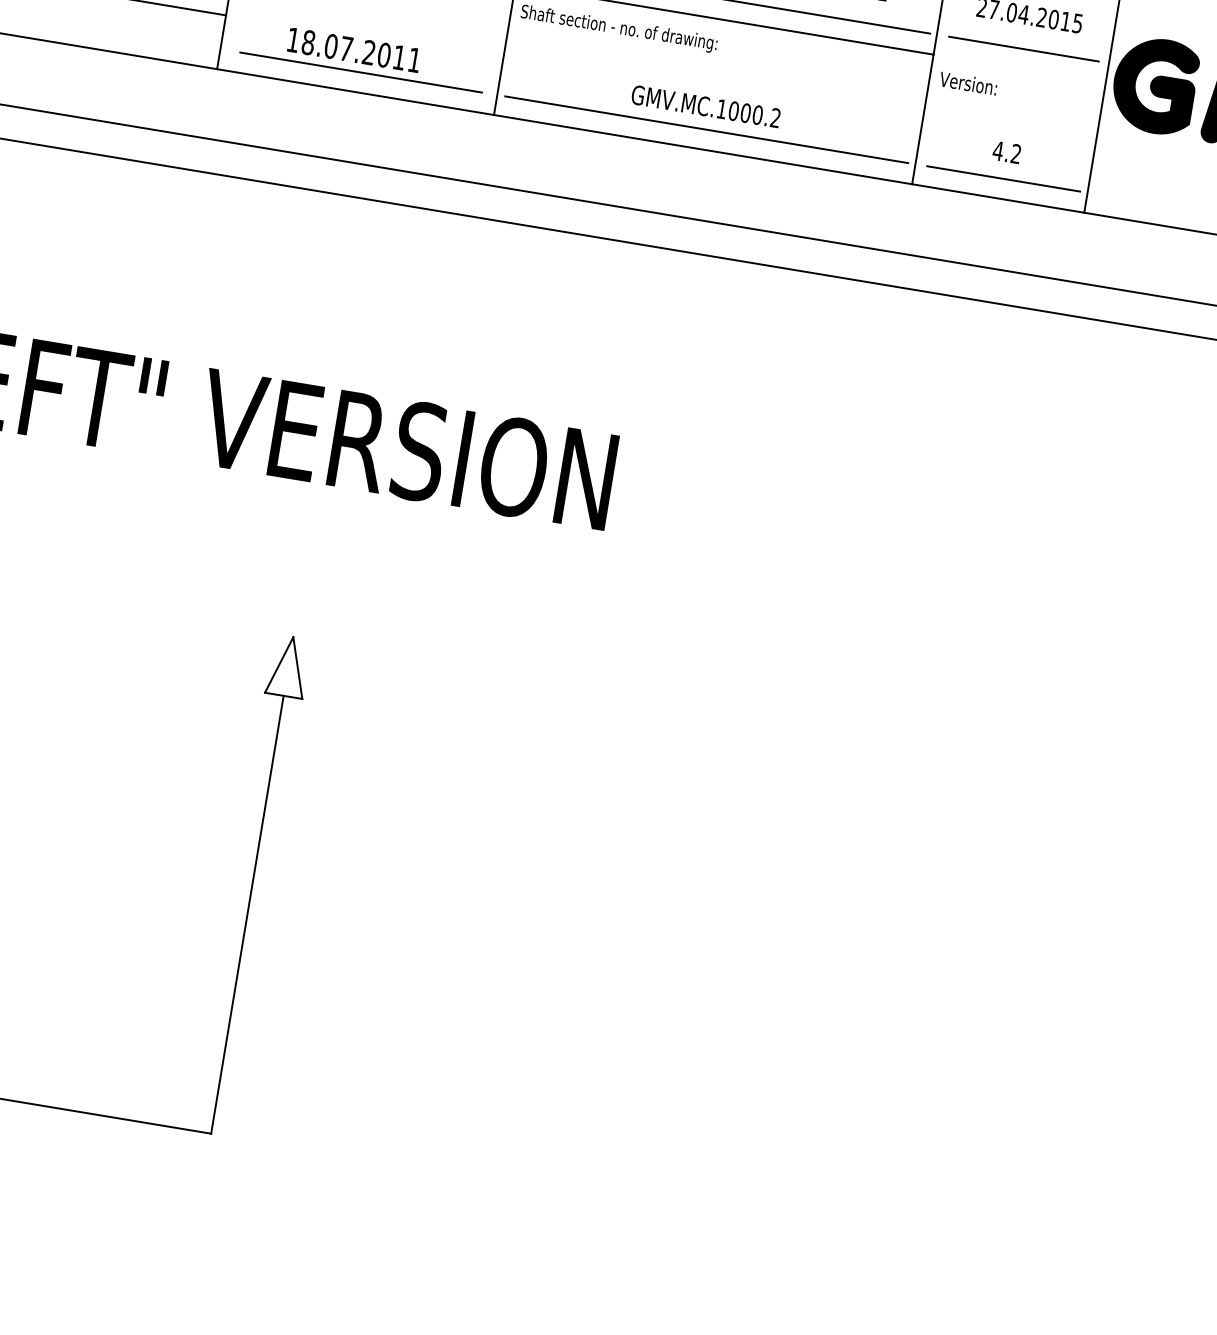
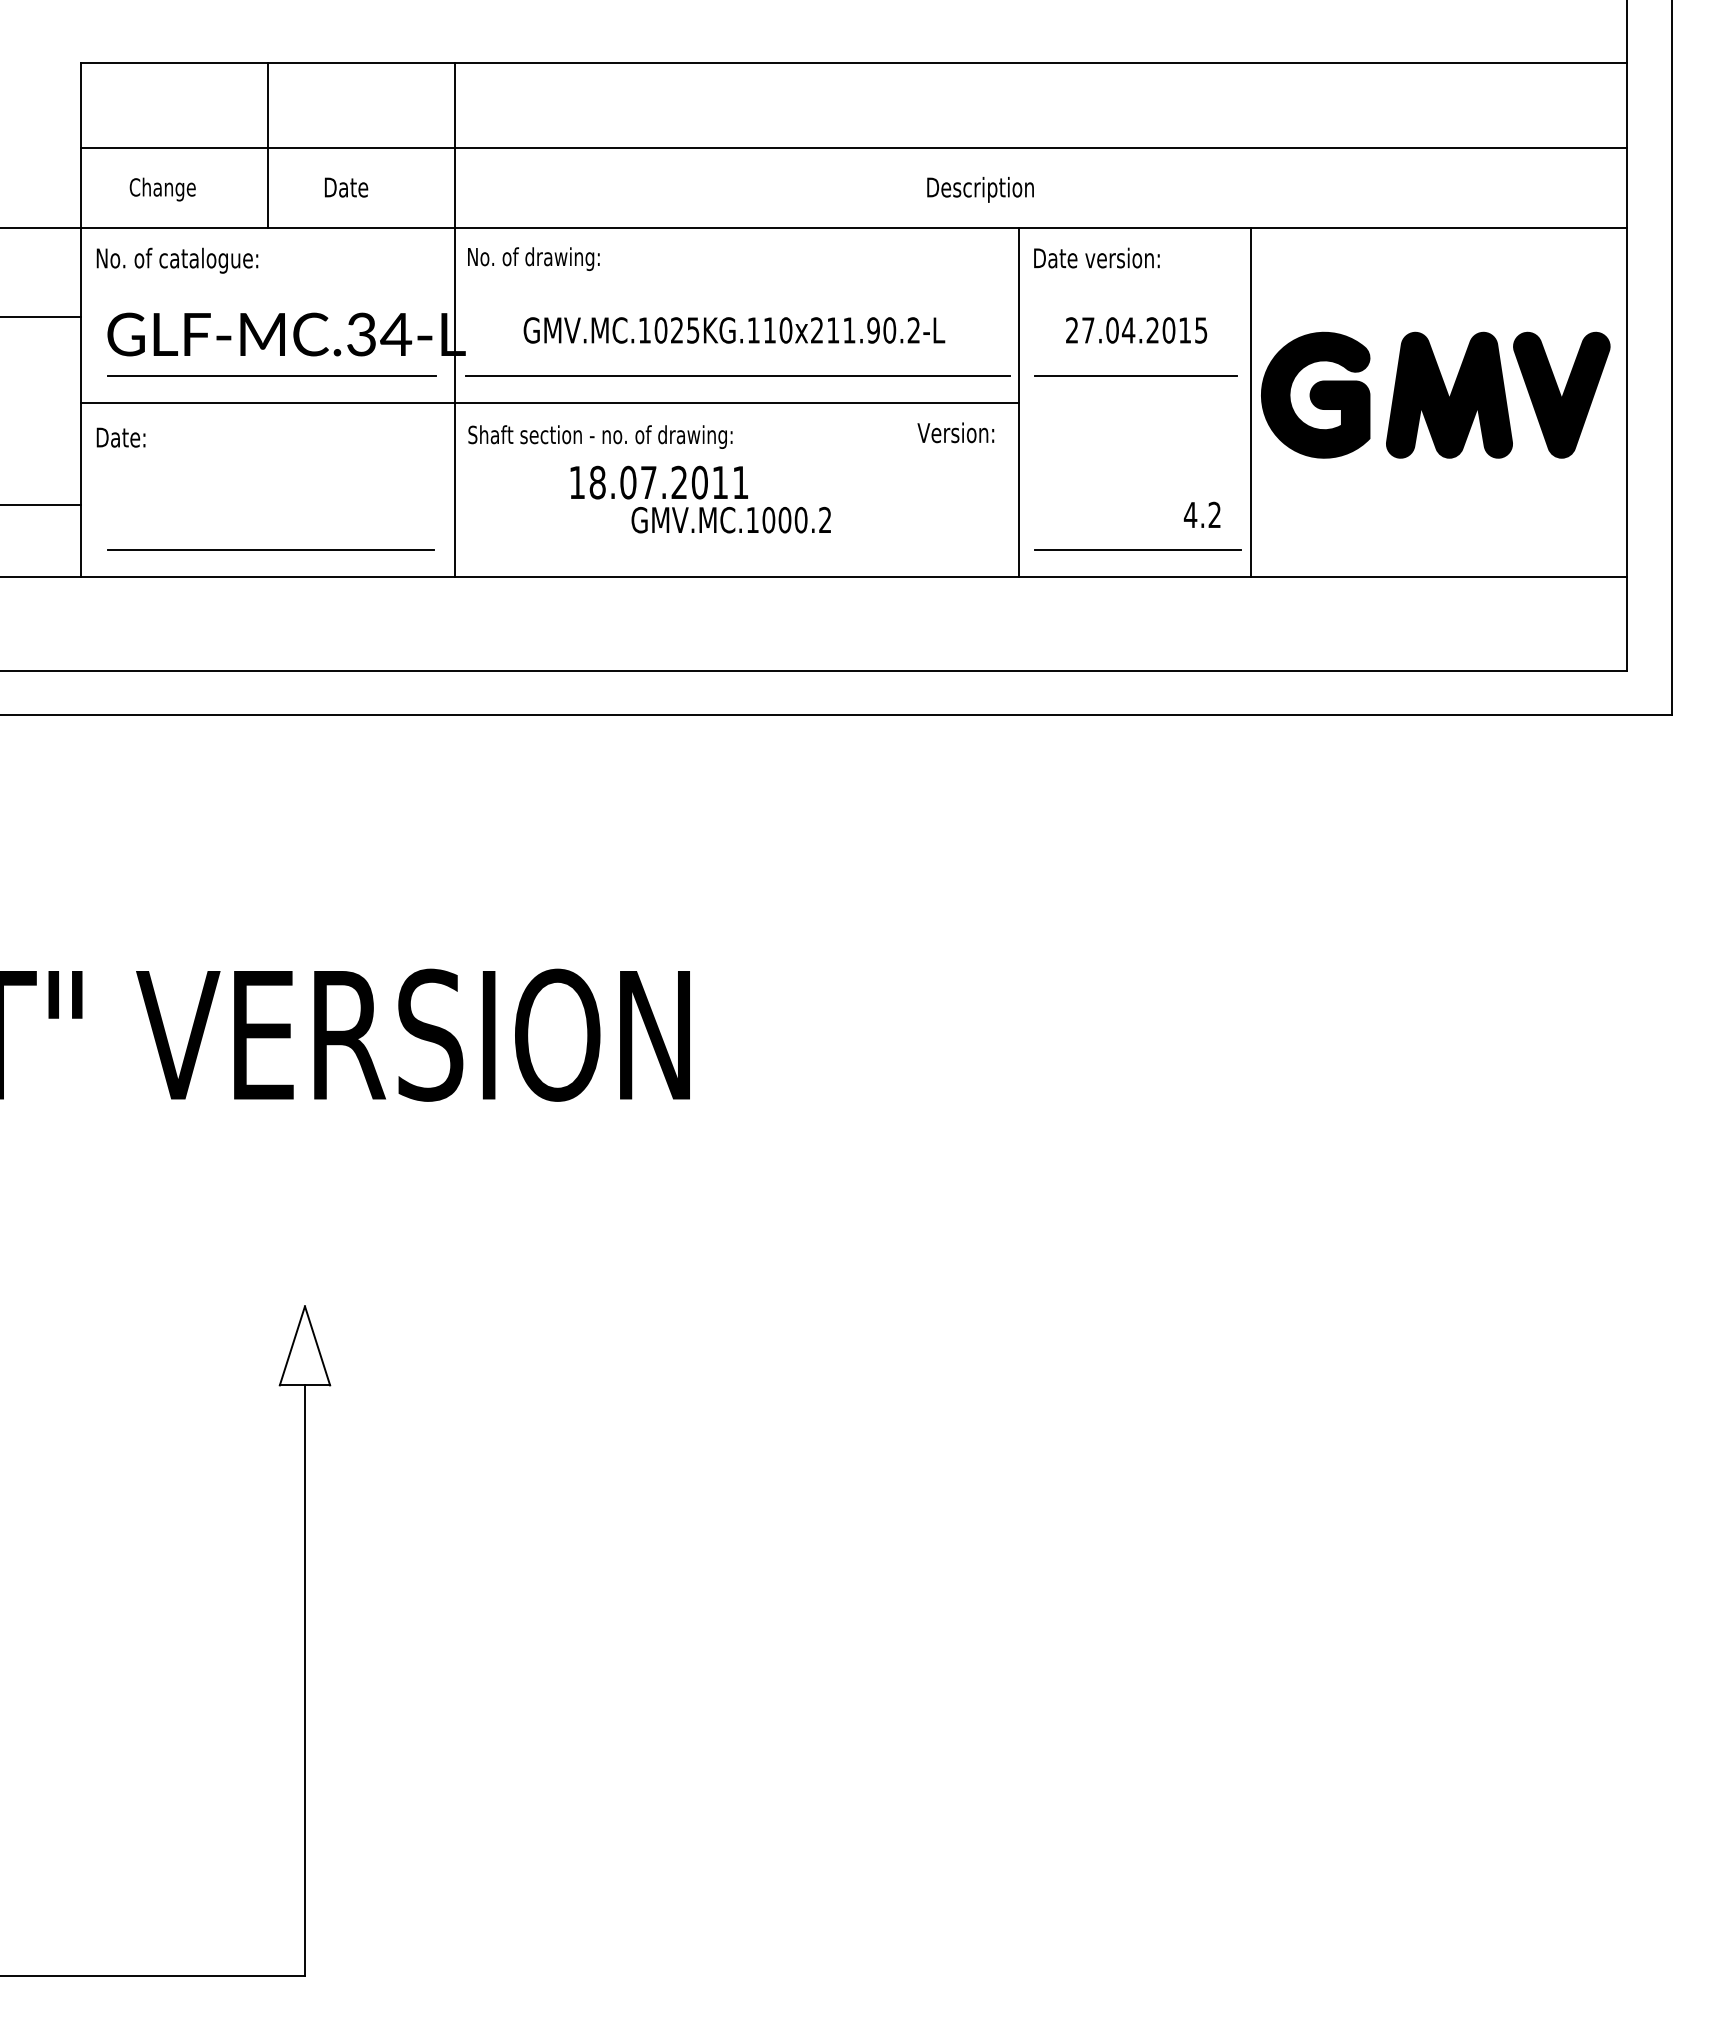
text: (353, 50) -> (658, 482), moved
text: (968, 83) -> (955, 432), moved
line: (706, 129) -> (736, 550), removed
text: (1006, 152) -> (1201, 514), moved

